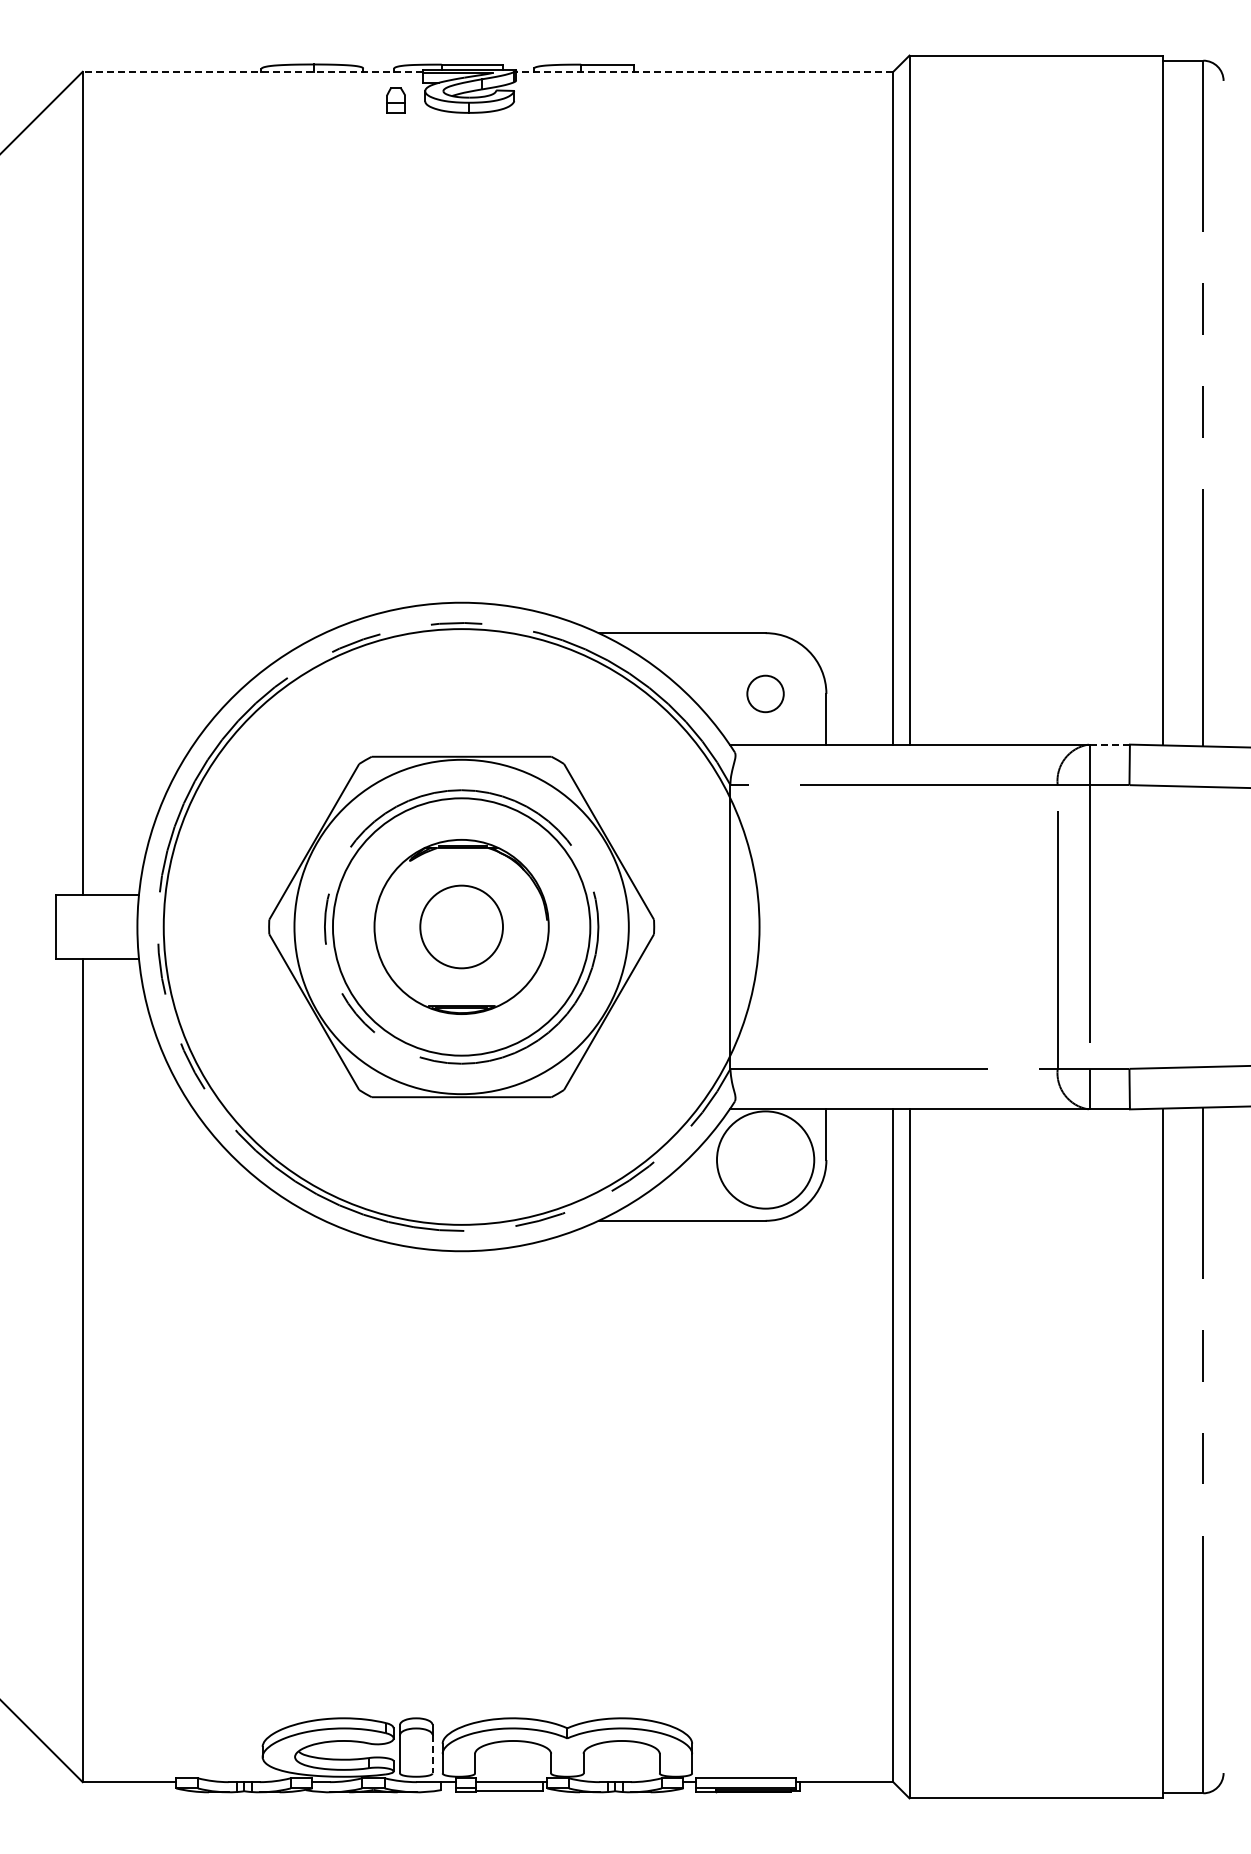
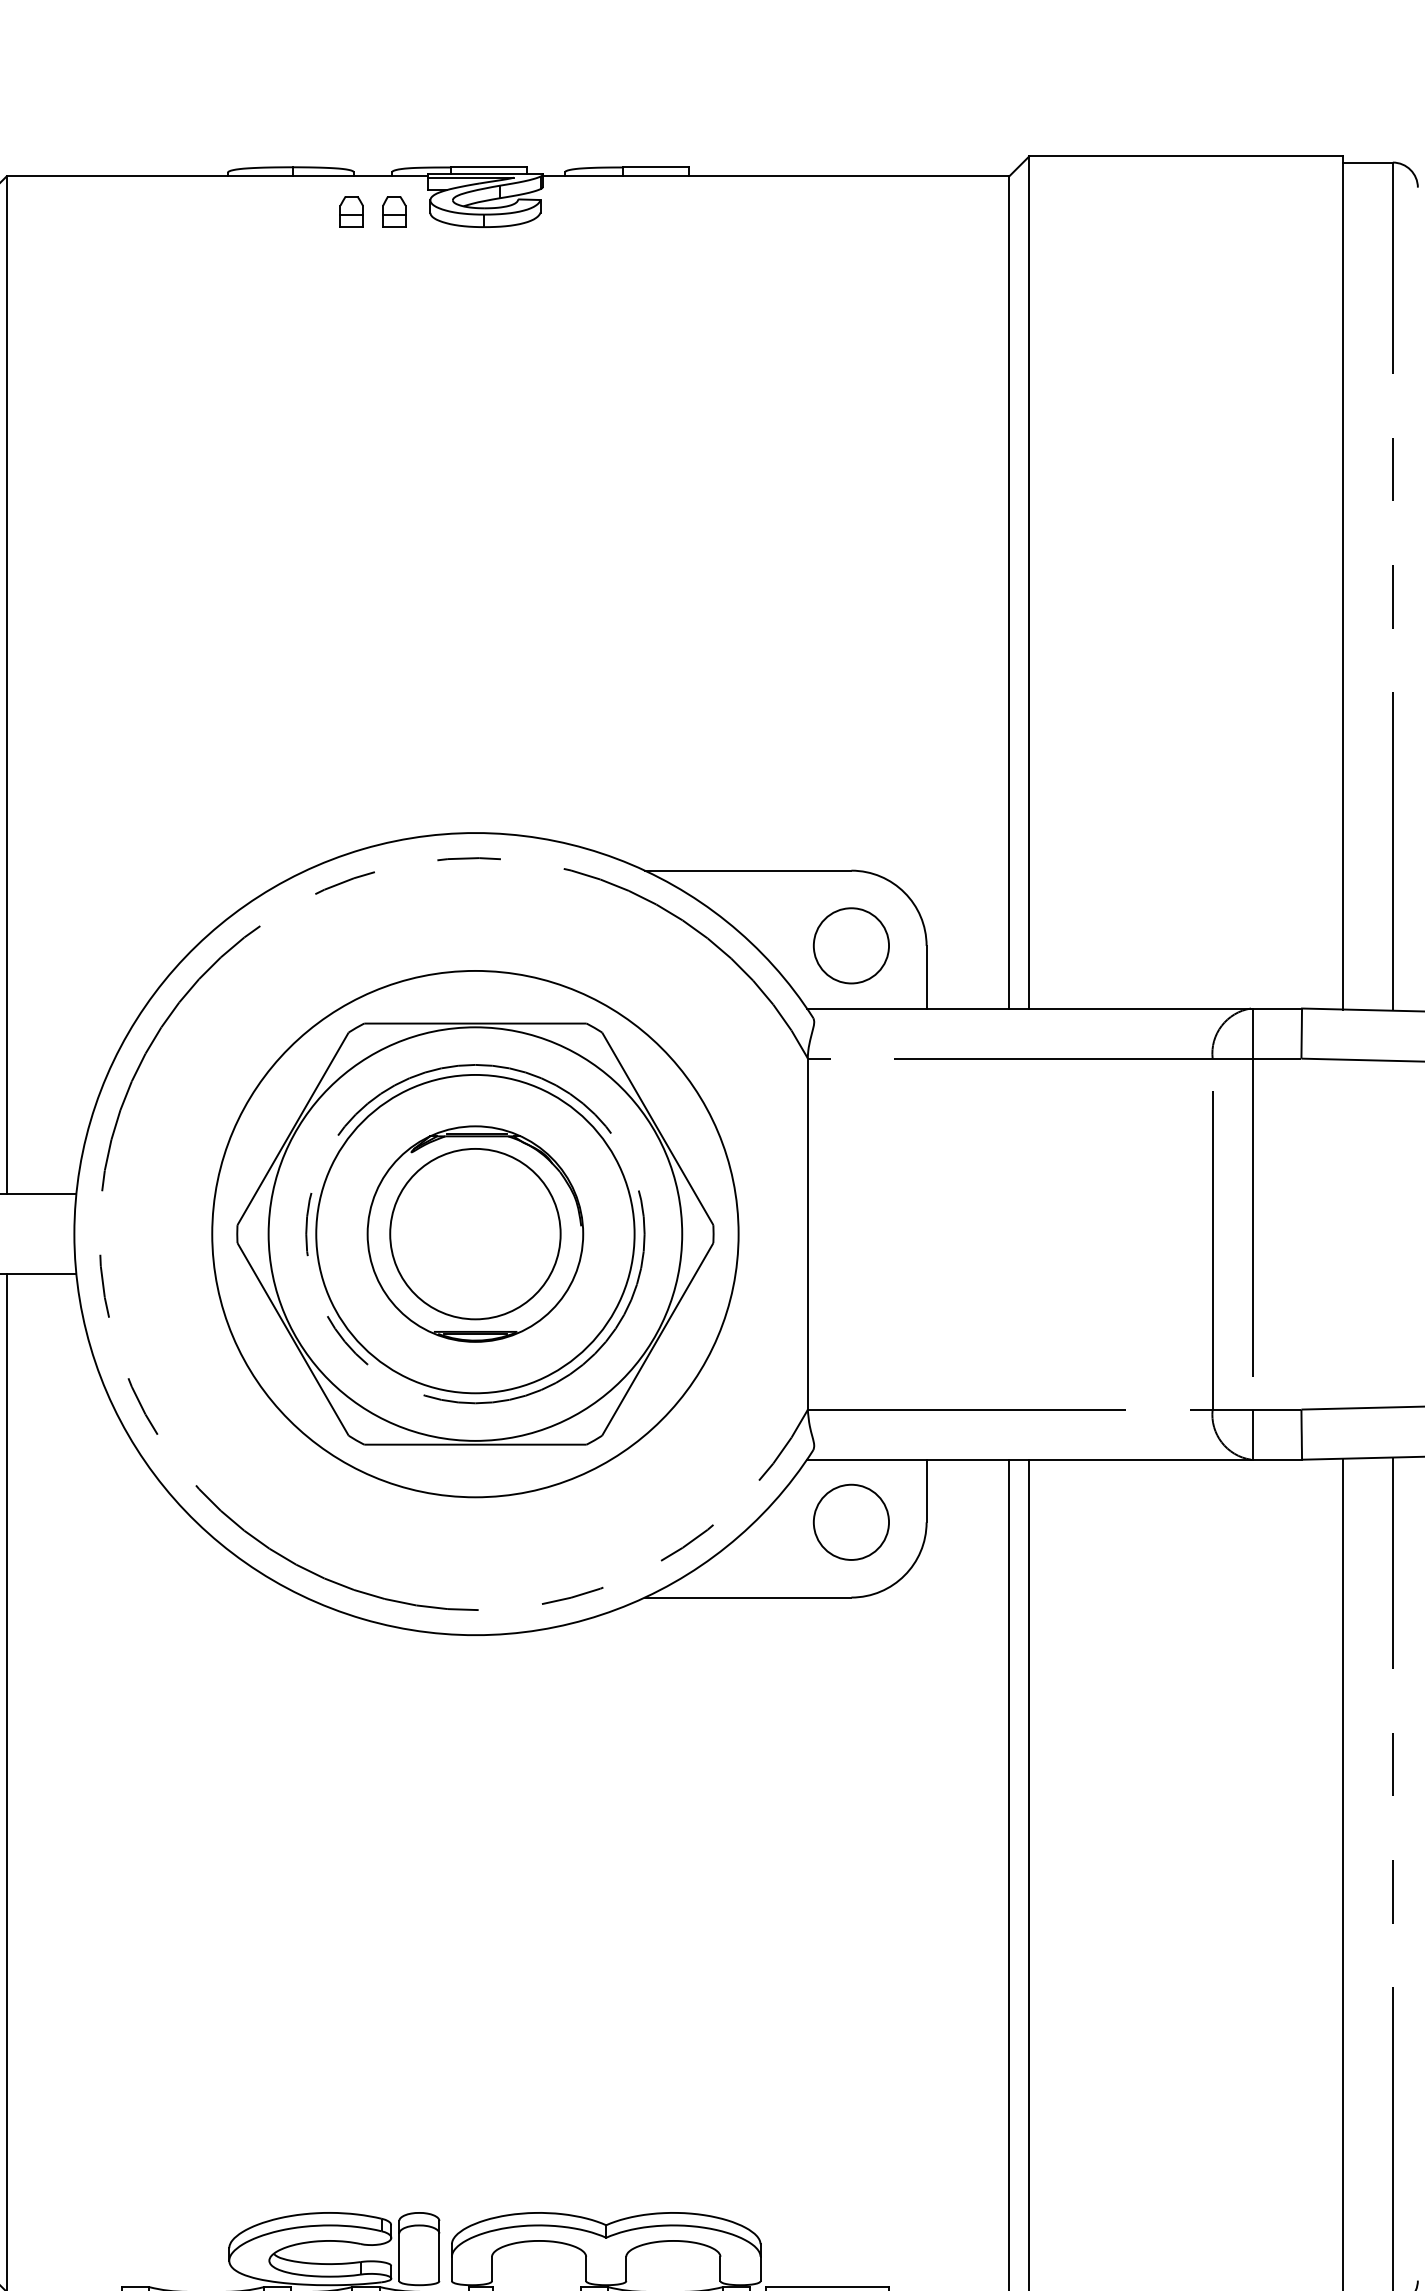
line: (252, 71) -> (216, 175), dashed -> solid
line: (704, 71) -> (775, 175), dashed -> solid
part: (361, 100) -> (351, 211), added
circle: (765, 693) -> (851, 945), size x1.67
line: (1110, 744) -> (1277, 1008), dashed -> solid
circle: (461, 926) -> (475, 1233), size x0.71
circle: (461, 926) -> (475, 1233), size x1.67
circle: (765, 1159) -> (851, 1521), size x0.62
line: (432, 1754) -> (439, 2257), dashed -> solid

